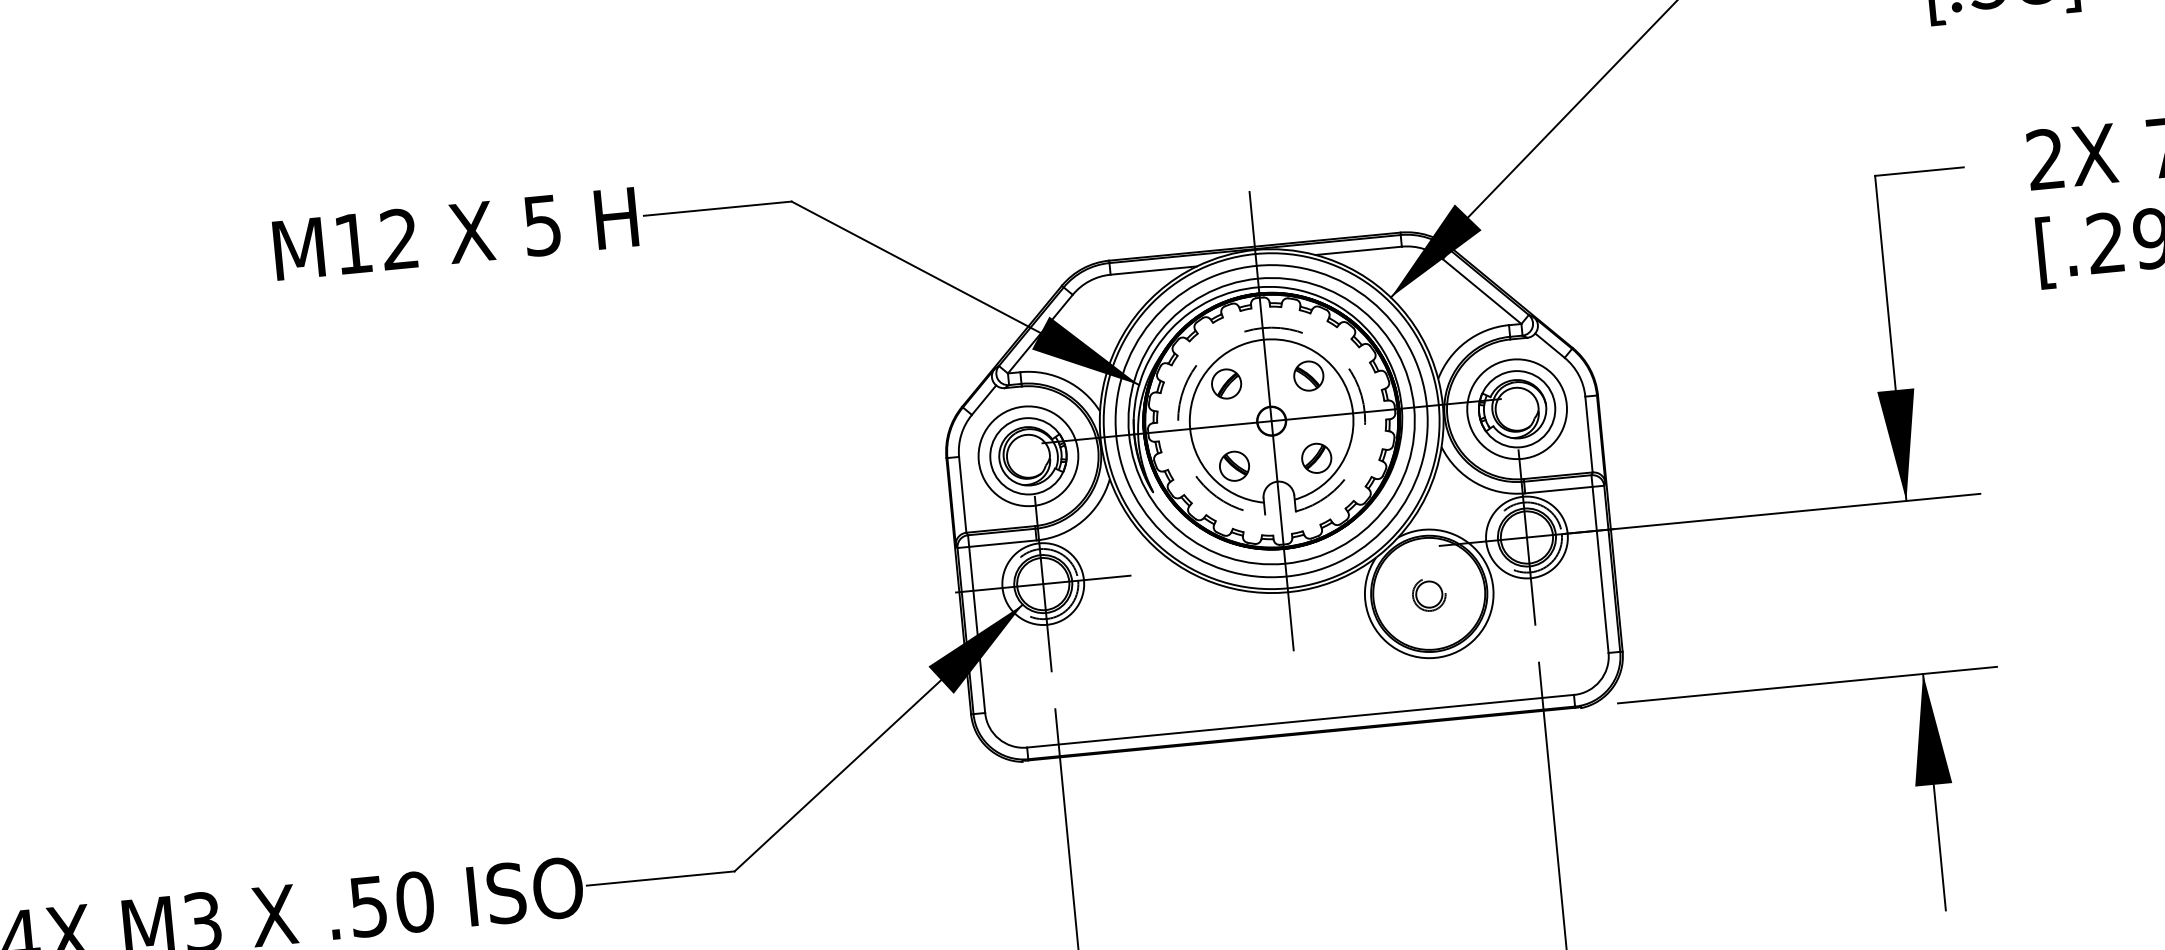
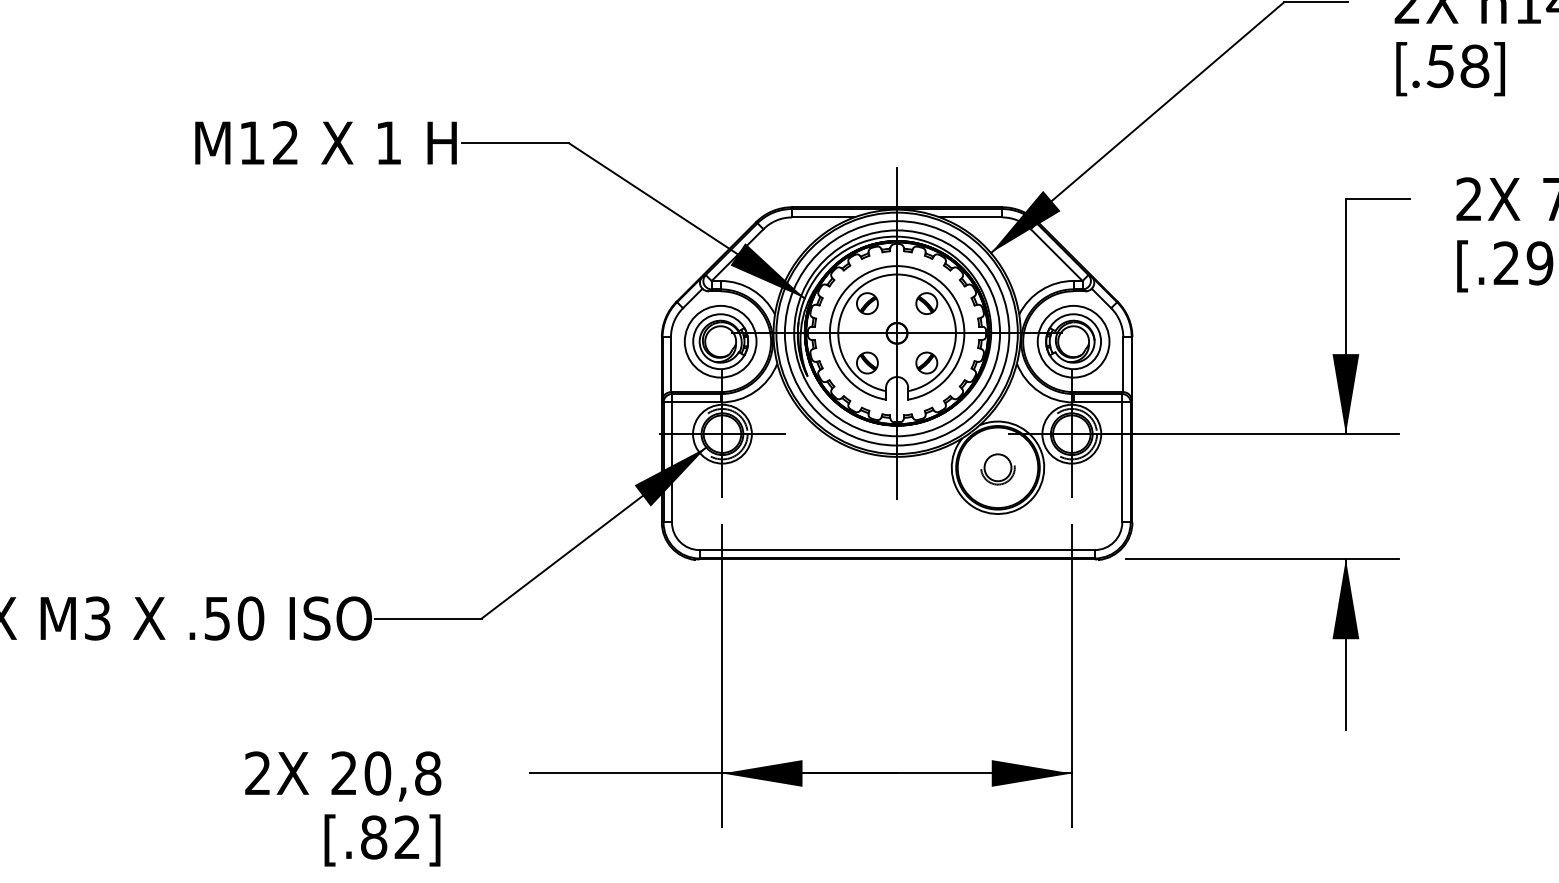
text: (542, 226) -> (388, 143), 5 -> 1
arc: (1263, 328) -> (897, 266), dashed -> solid
part: (1428, 596) -> (997, 469), size x1.43

